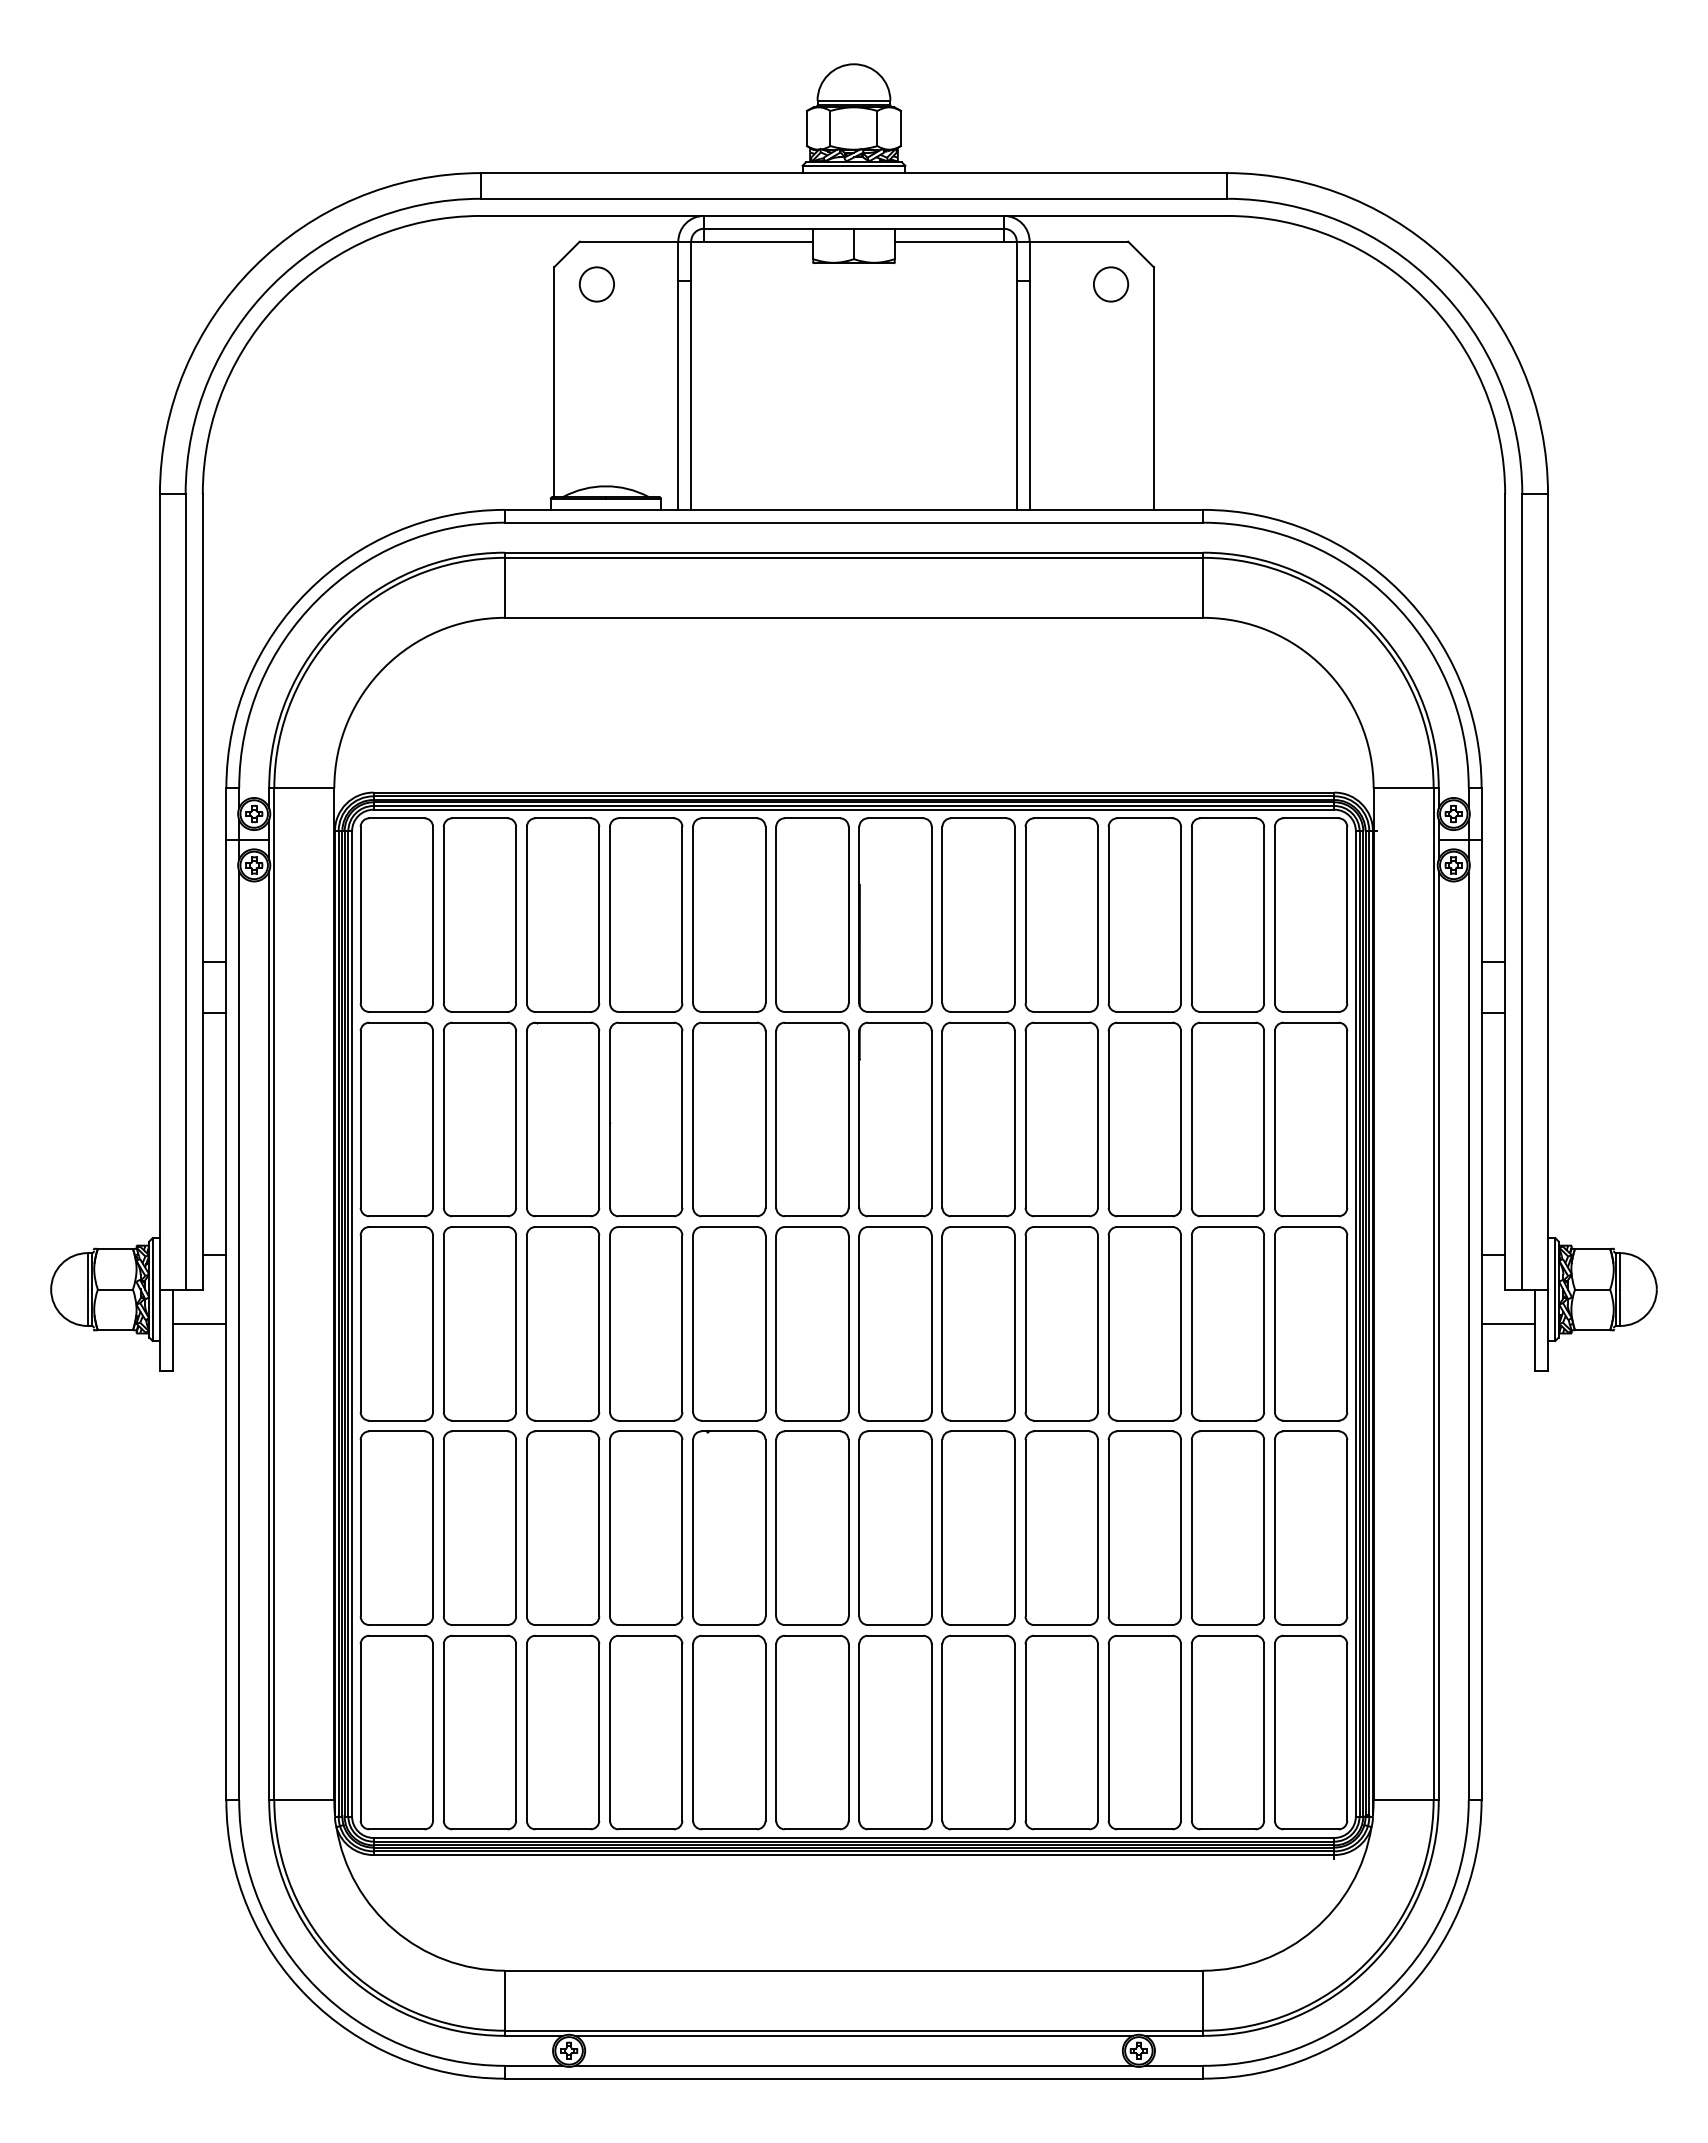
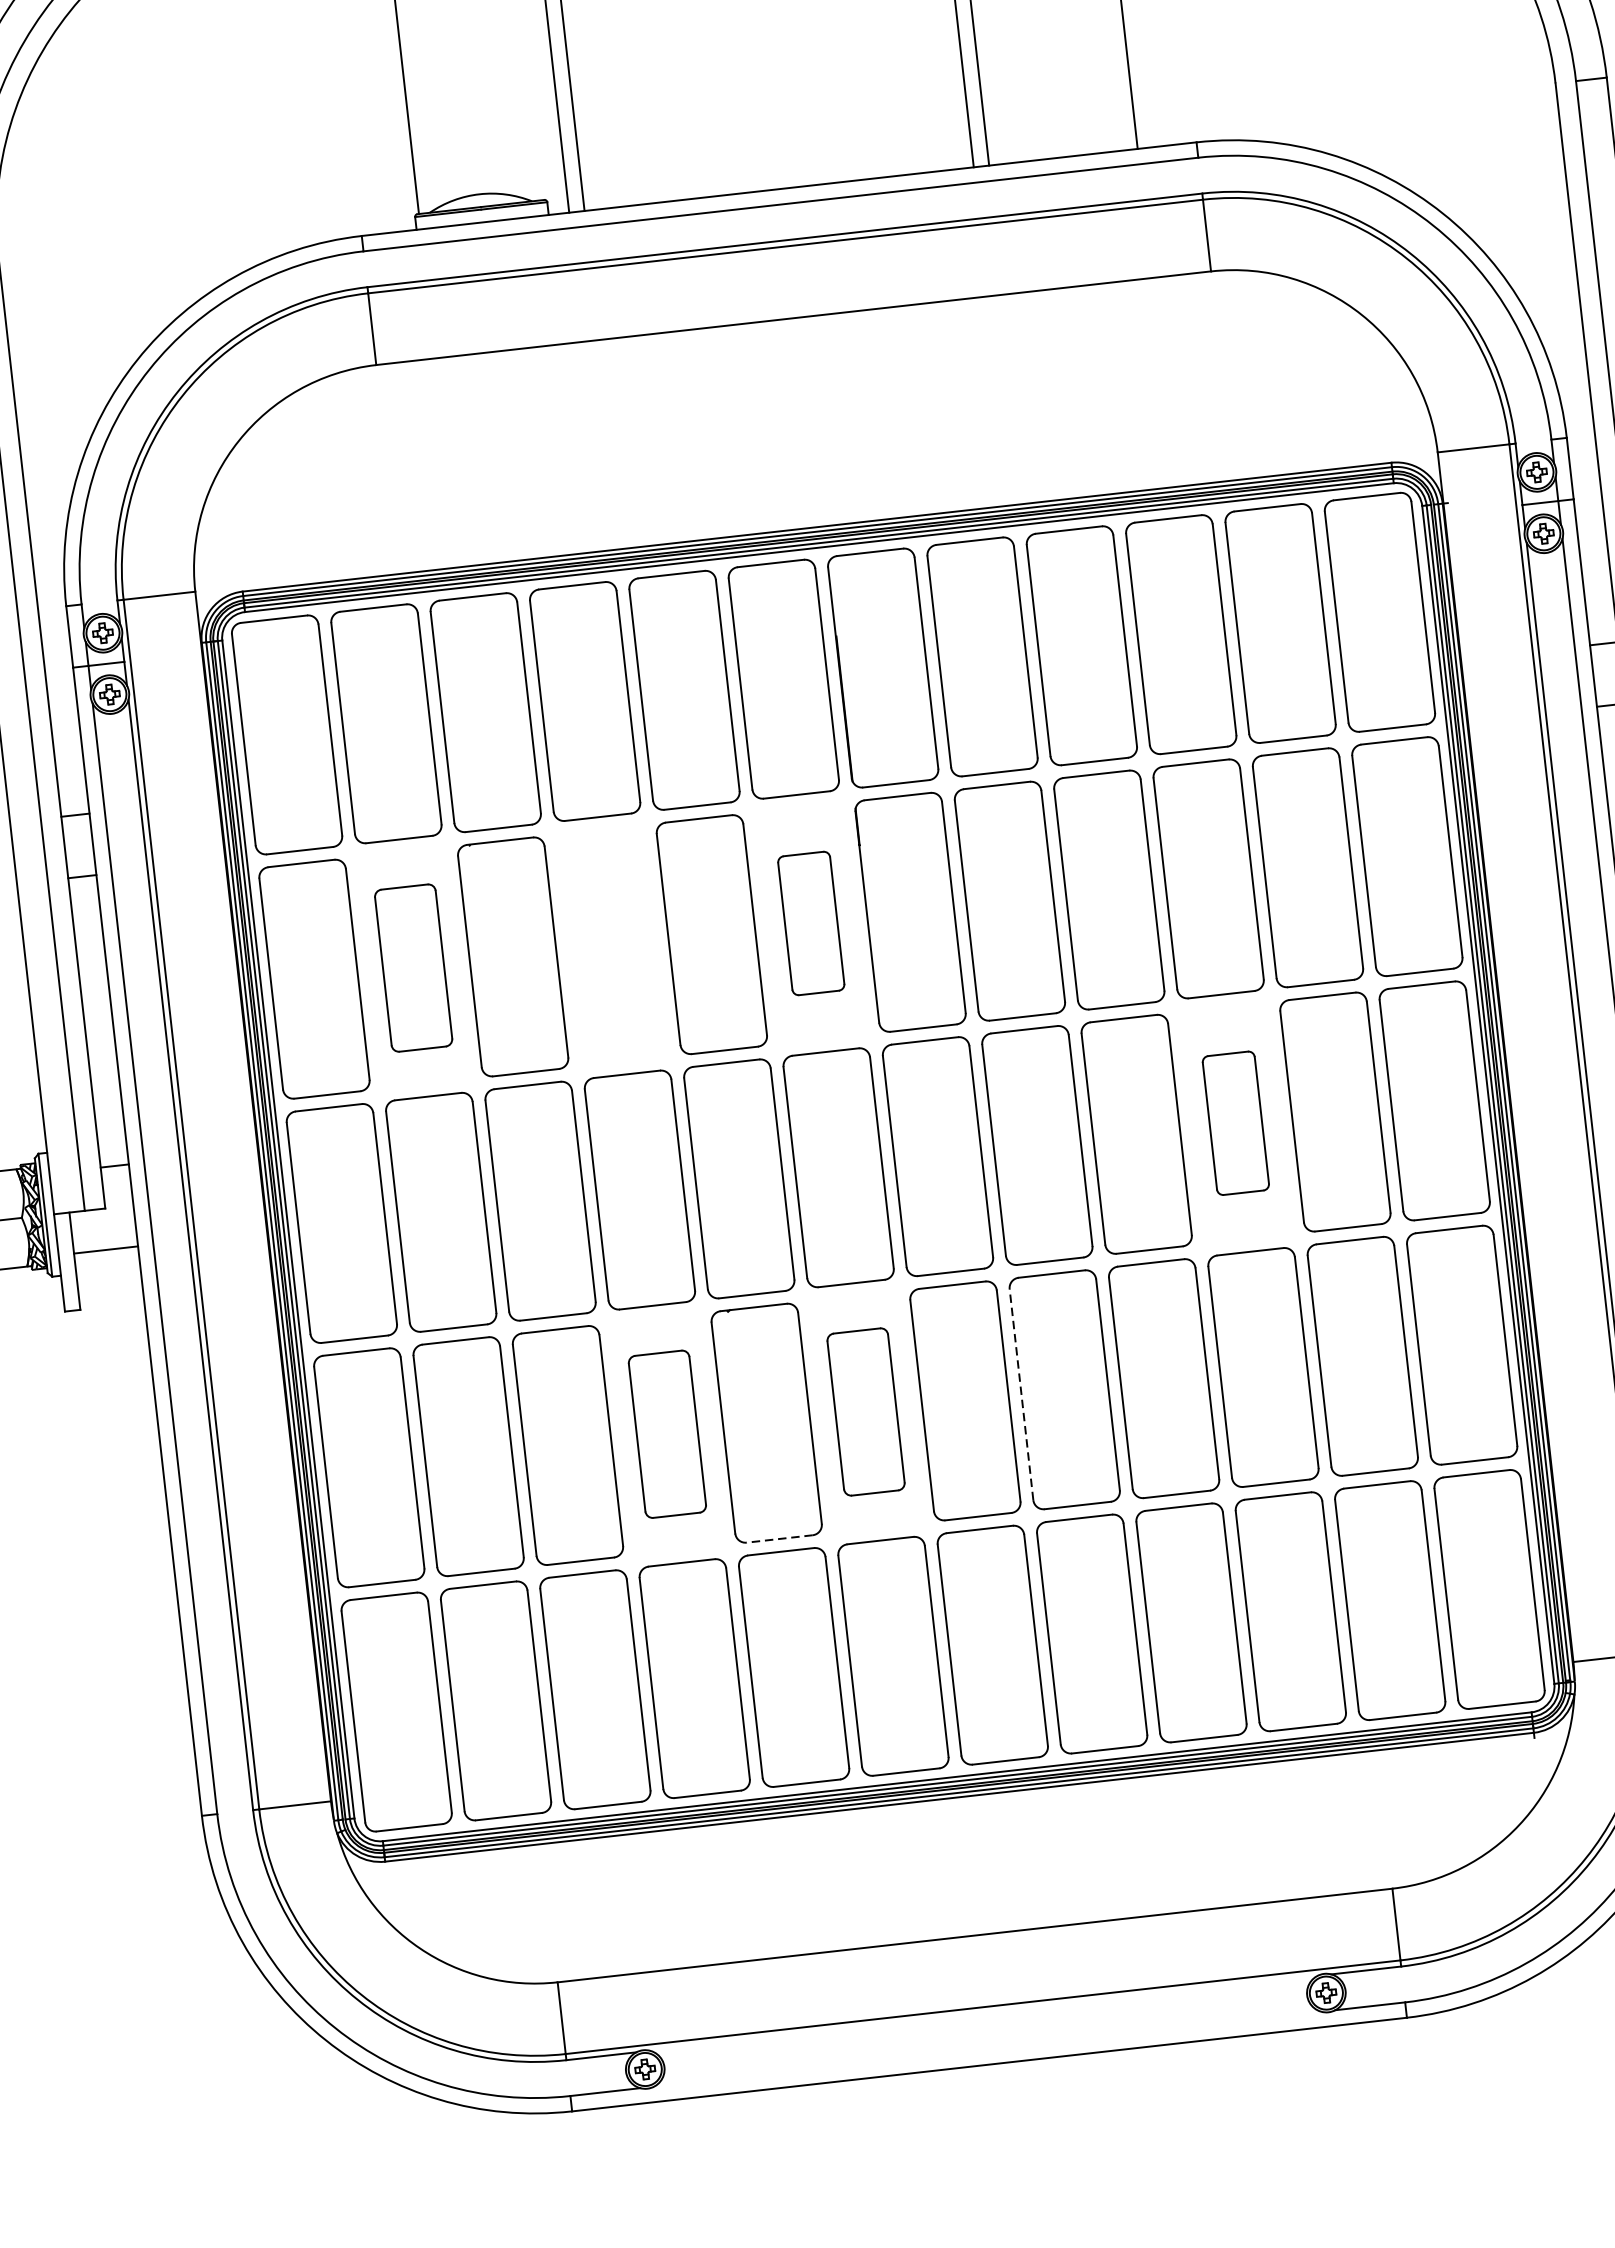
part: (479, 1119) -> (413, 968), size x0.7
part: (646, 1119) -> (612, 945), removed
part: (812, 1119) -> (811, 923), size x0.6
part: (1144, 1323) -> (1235, 1122), size x0.6
part: (646, 1527) -> (667, 1433), size x0.7
part: (812, 1527) -> (866, 1411), size x0.7
line: (942, 1527) -> (1021, 1393), solid -> dashed
line: (729, 1625) -> (779, 1539), solid -> dashed
line: (853, 2035) -> (983, 2012), removed
line: (853, 2065) -> (987, 2048), removed

